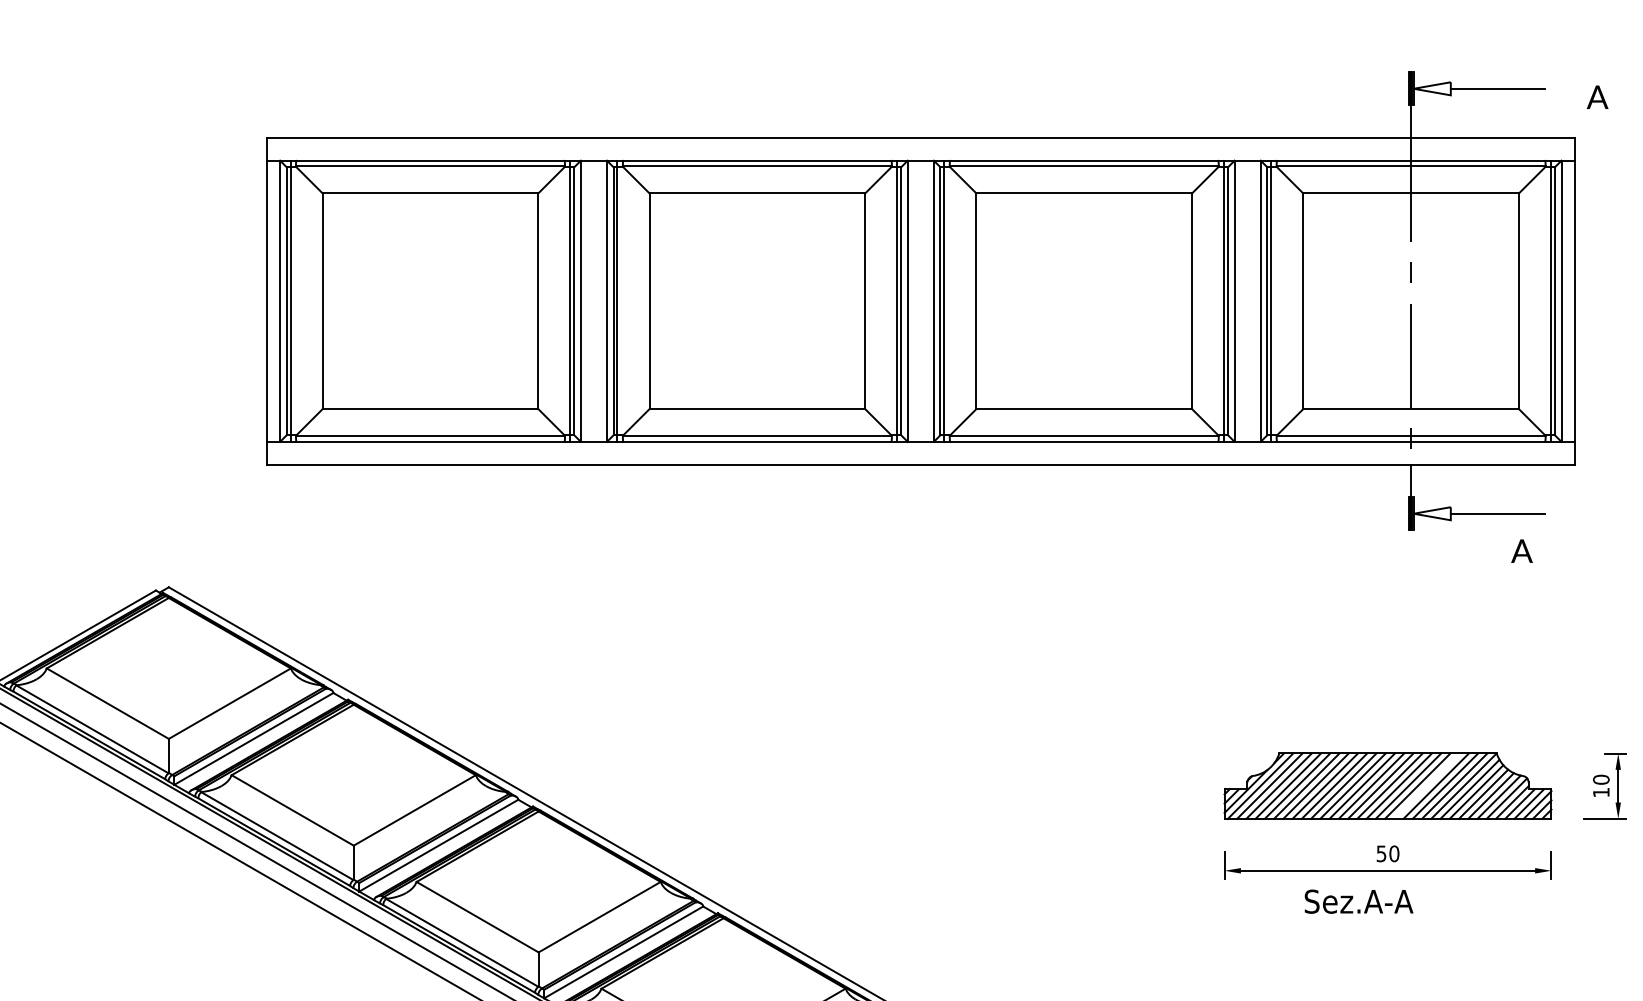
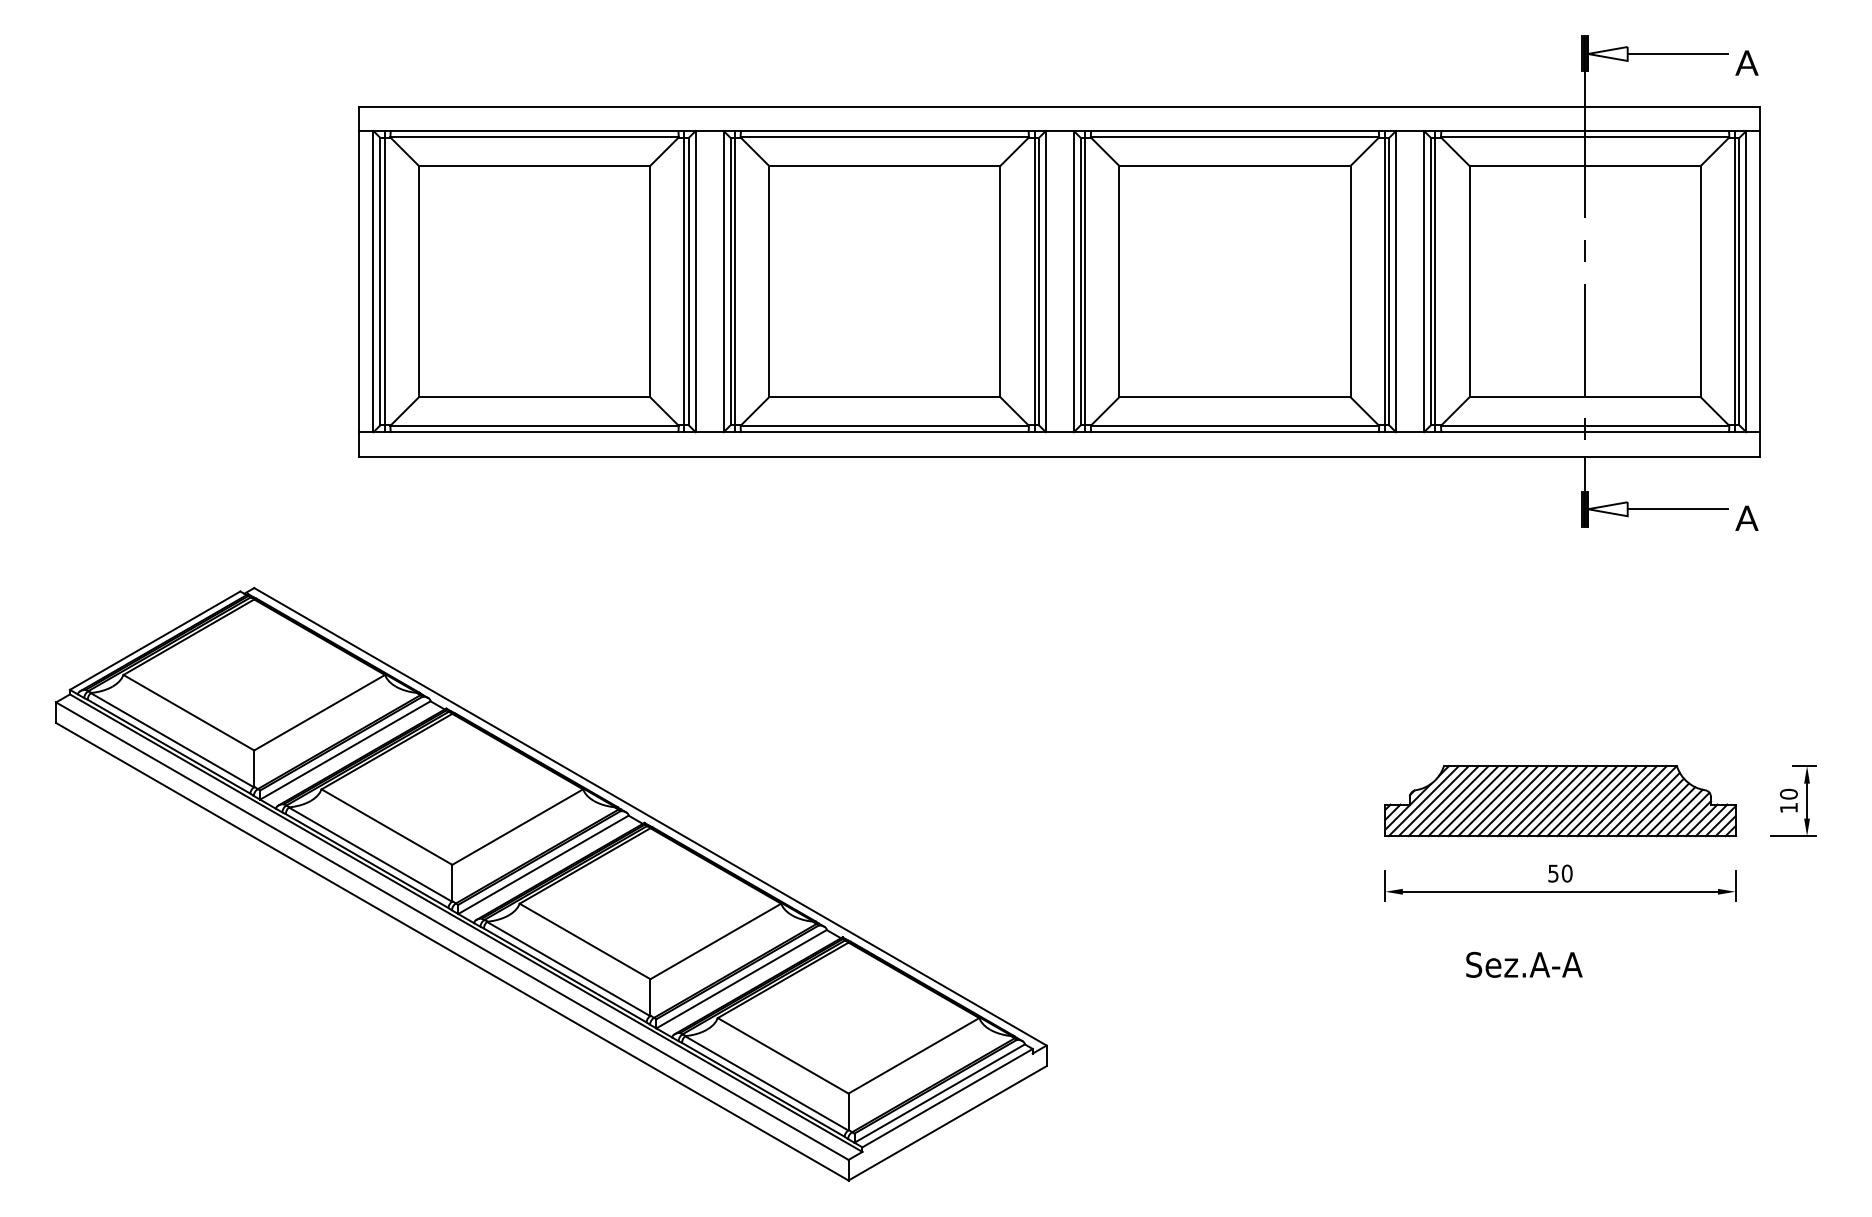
text: (1597, 96) -> (1746, 62), moved
text: (1521, 550) -> (1746, 517), moved
line: (1427, 786) -> (1602, 801), added
text: (1359, 901) -> (1524, 964), moved

